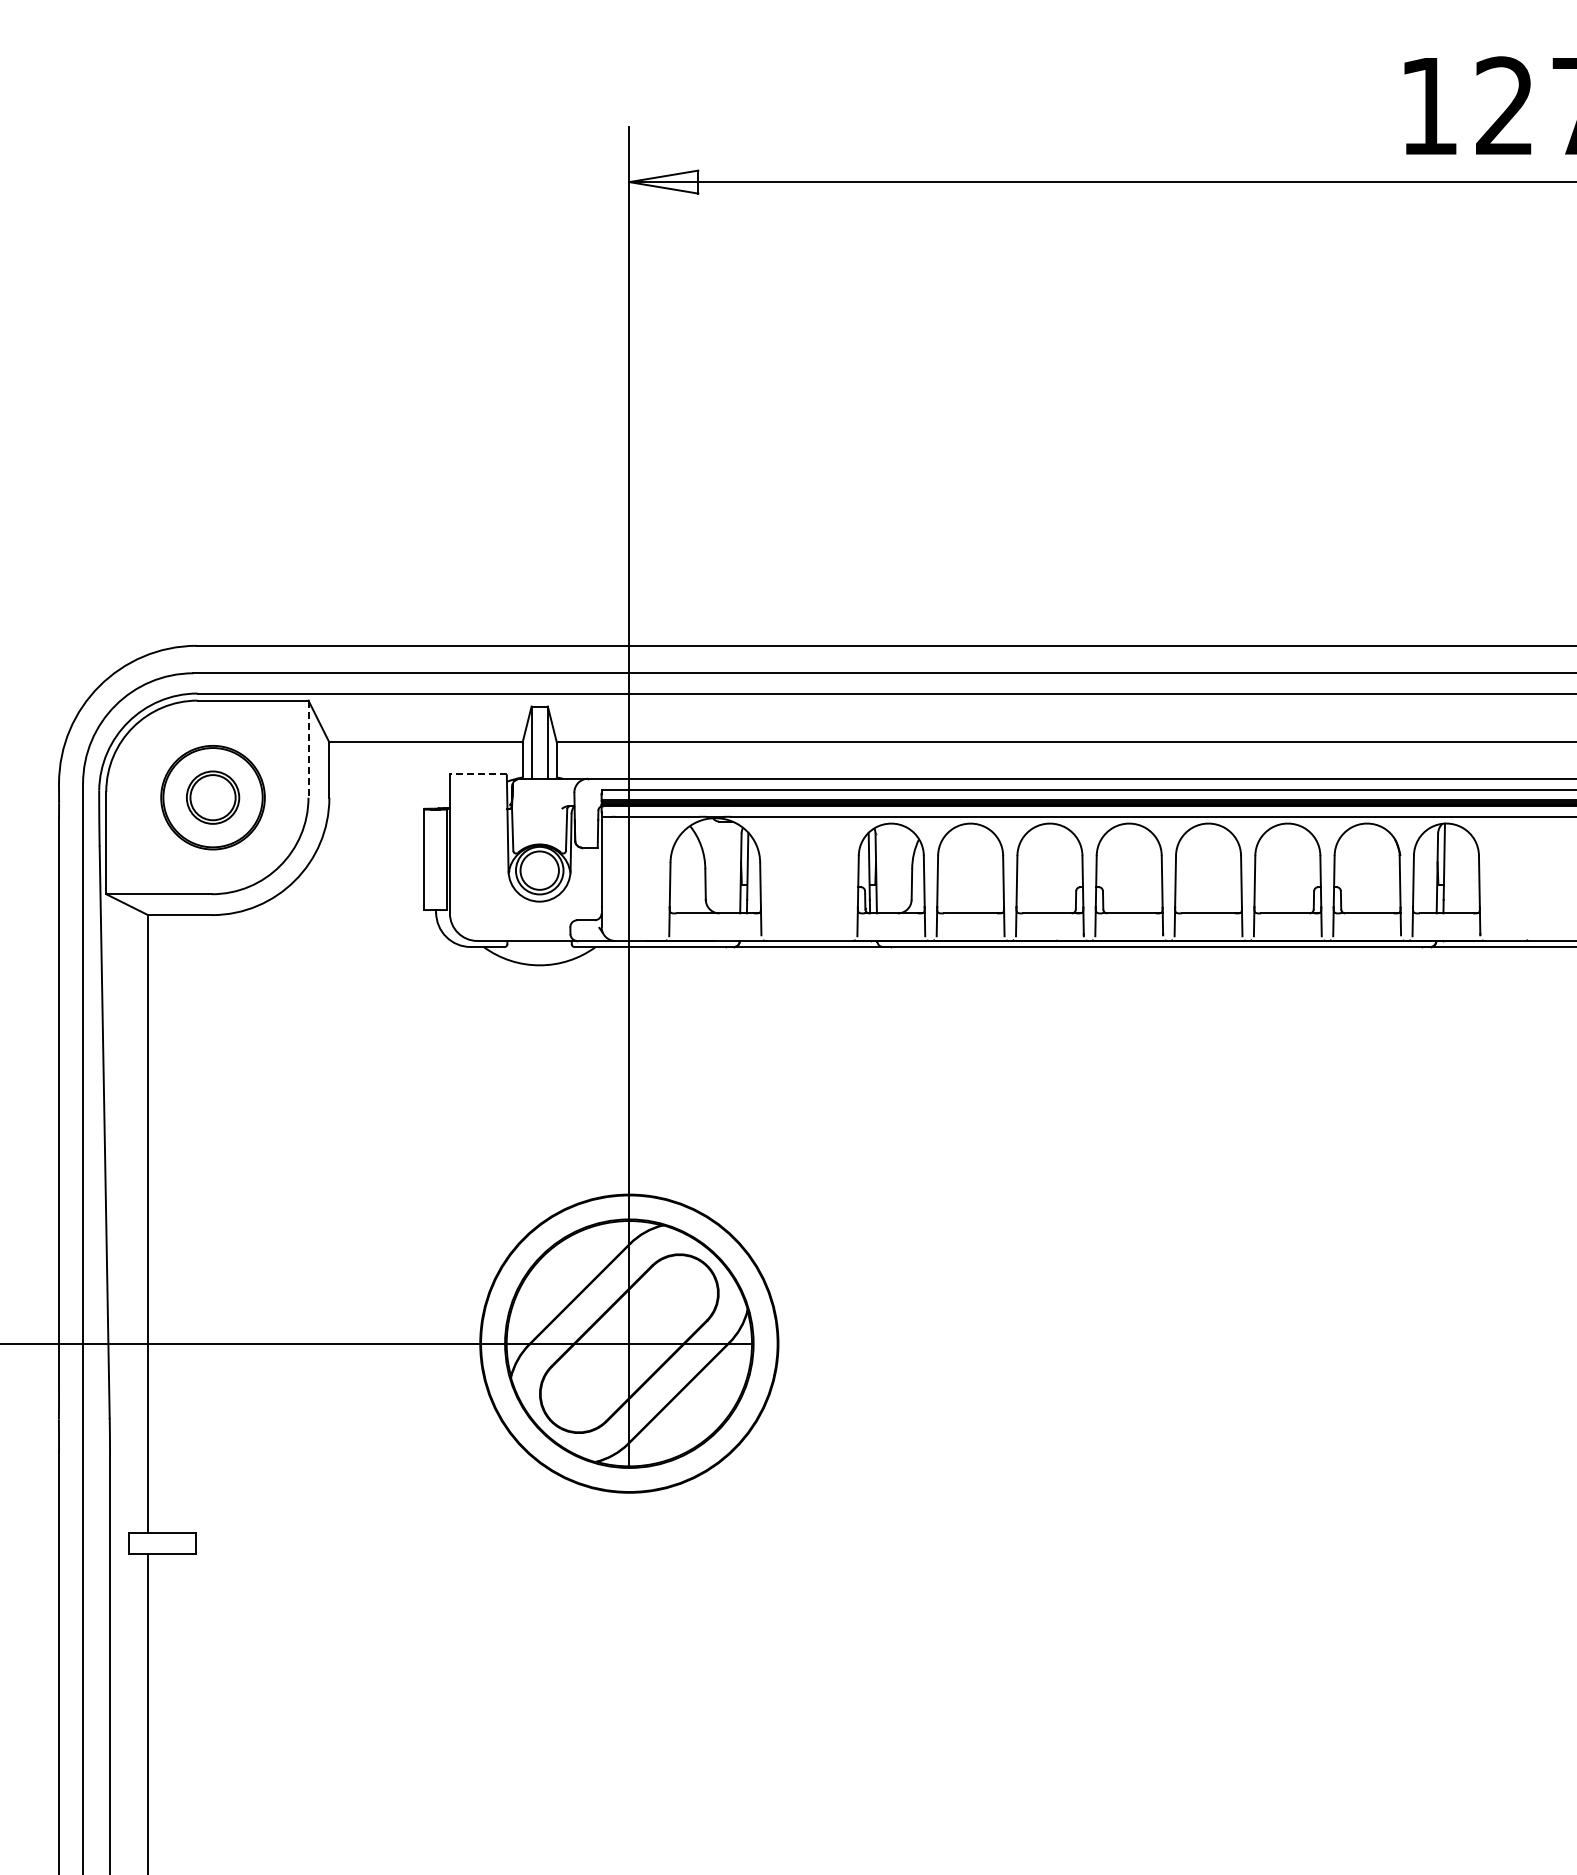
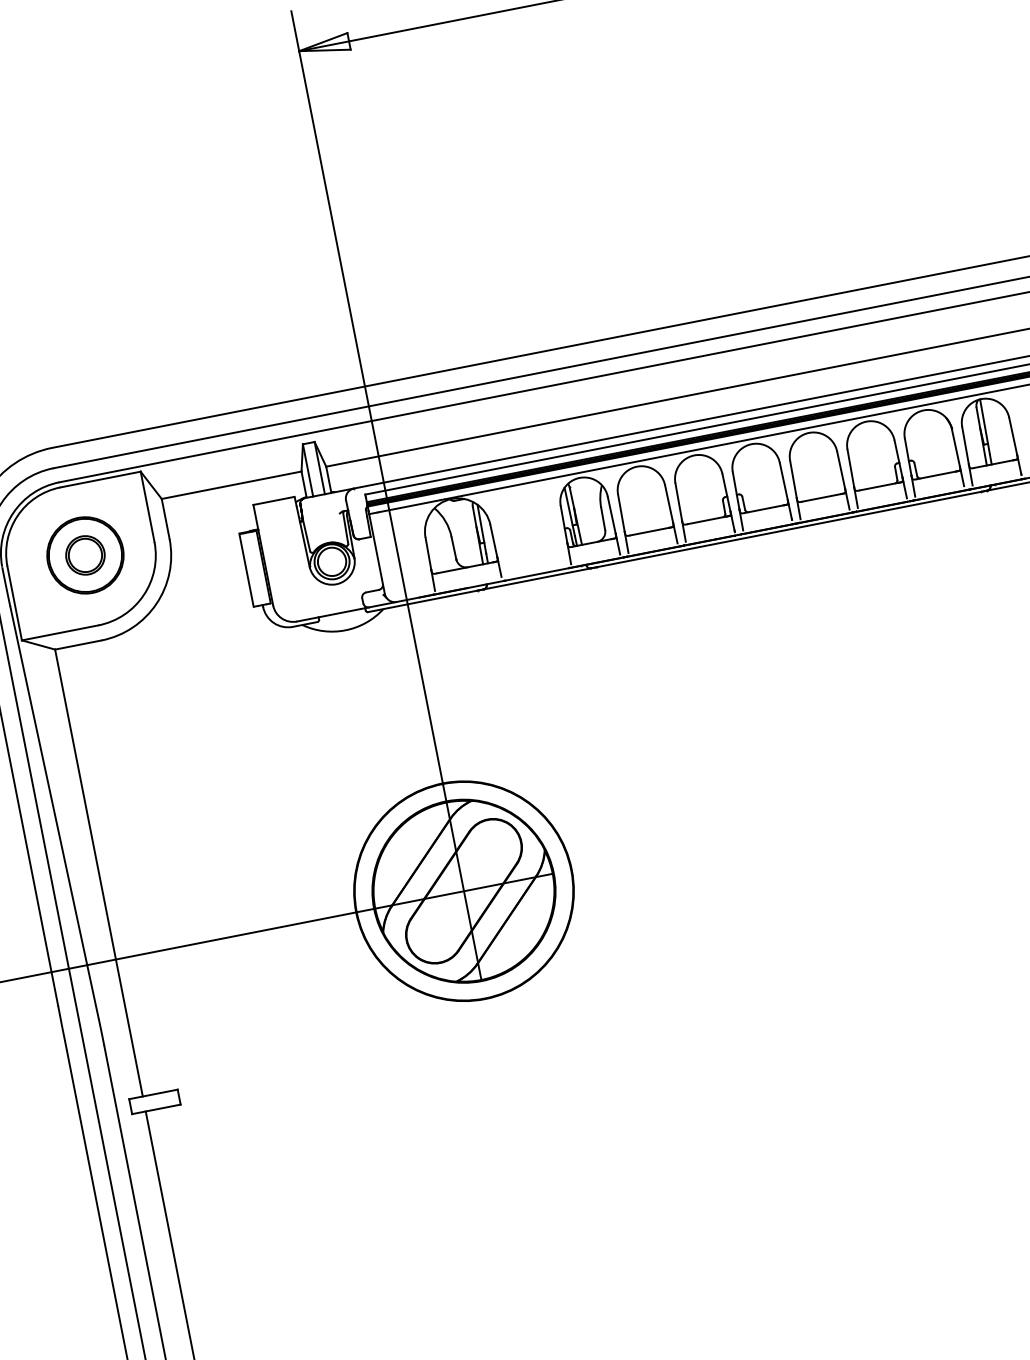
line: (308, 749) -> (147, 507), dashed -> solid
line: (477, 774) -> (273, 501), dashed -> solid

